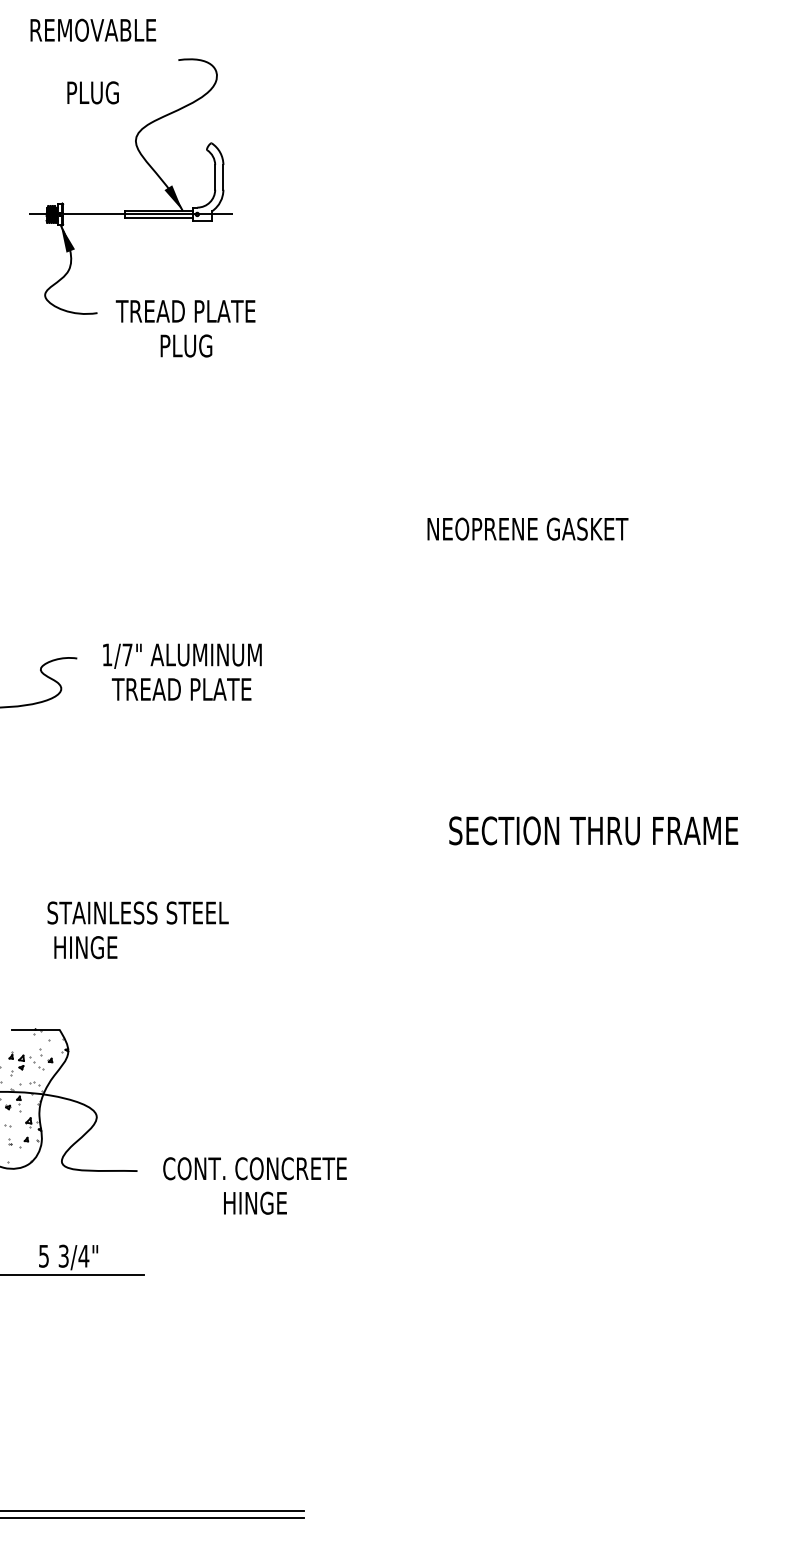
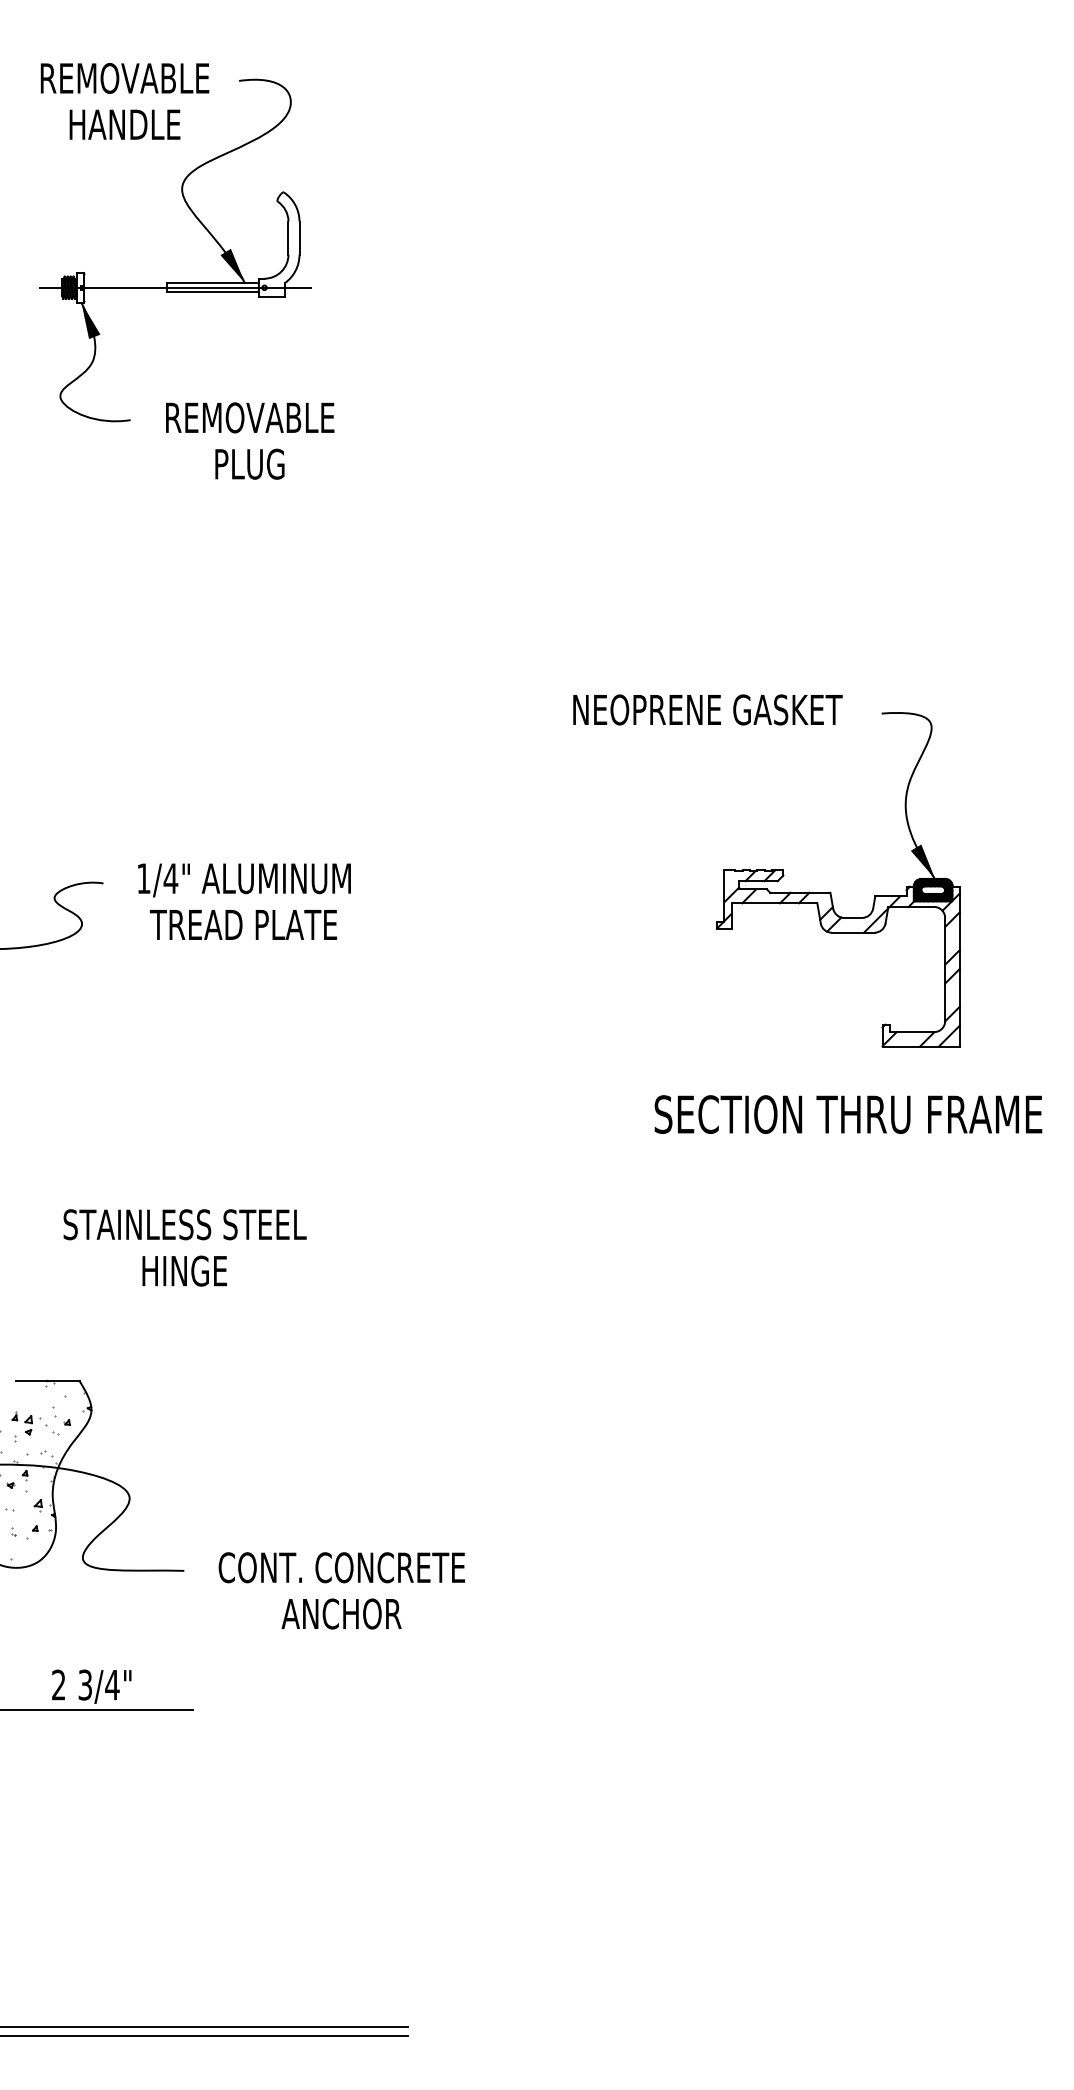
text: (93, 29) -> (125, 77), moved
text: (93, 92) -> (125, 124), PLUG -> HANDLE
text: (185, 310) -> (248, 416), TREAD PLATE -> REMOVABLE
text: (127, 654) -> (170, 878), 1/7" -> 1/4"
part: (619, 664) -> (830, 891), added
text: (593, 830) -> (848, 1114), moved
text: (85, 947) -> (184, 1270), moved
text: (254, 1202) -> (341, 1612), HINGE -> ANCHOR
text: (43, 1255) -> (58, 1684), 5 -> 2

